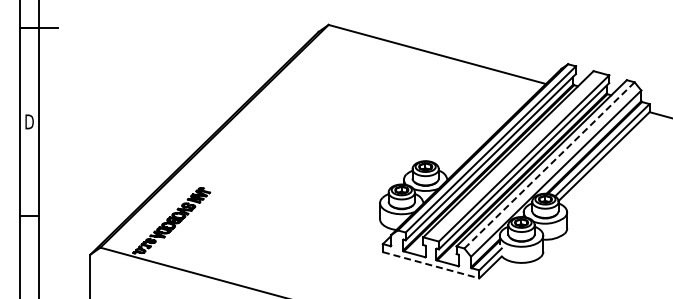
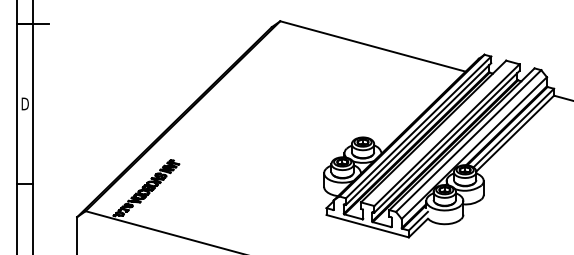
line: (549, 165) -> (468, 141), dashed -> solid
line: (431, 265) -> (368, 226), dashed -> solid

